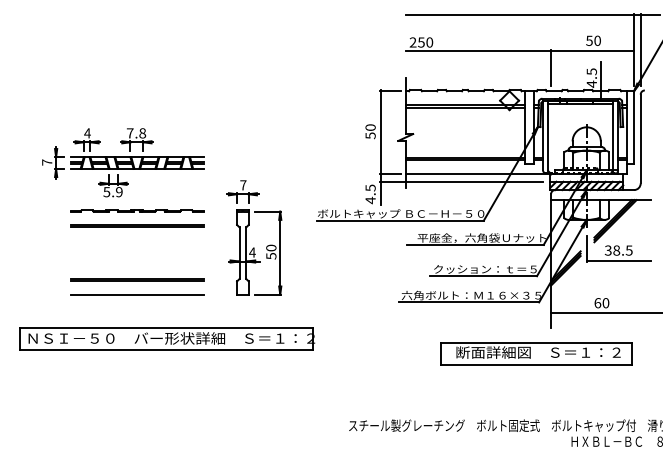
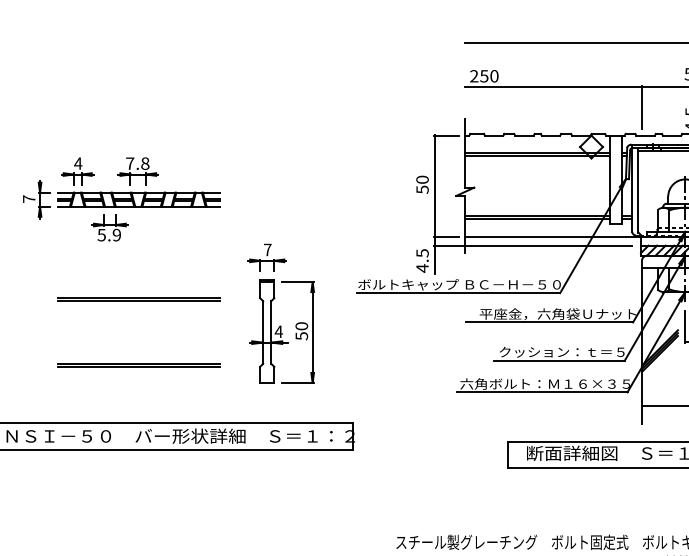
part: (123, 162) -> (121, 199), moved
line: (137, 210) -> (139, 280), removed
line: (137, 294) -> (139, 382), removed

